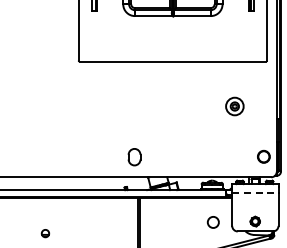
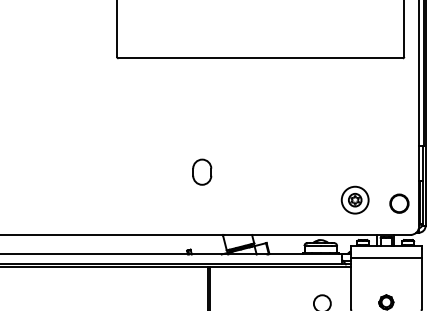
part: (234, 106) -> (354, 200), moved
part: (134, 157) -> (202, 172), moved
line: (255, 192) -> (386, 258), dashed -> solid

